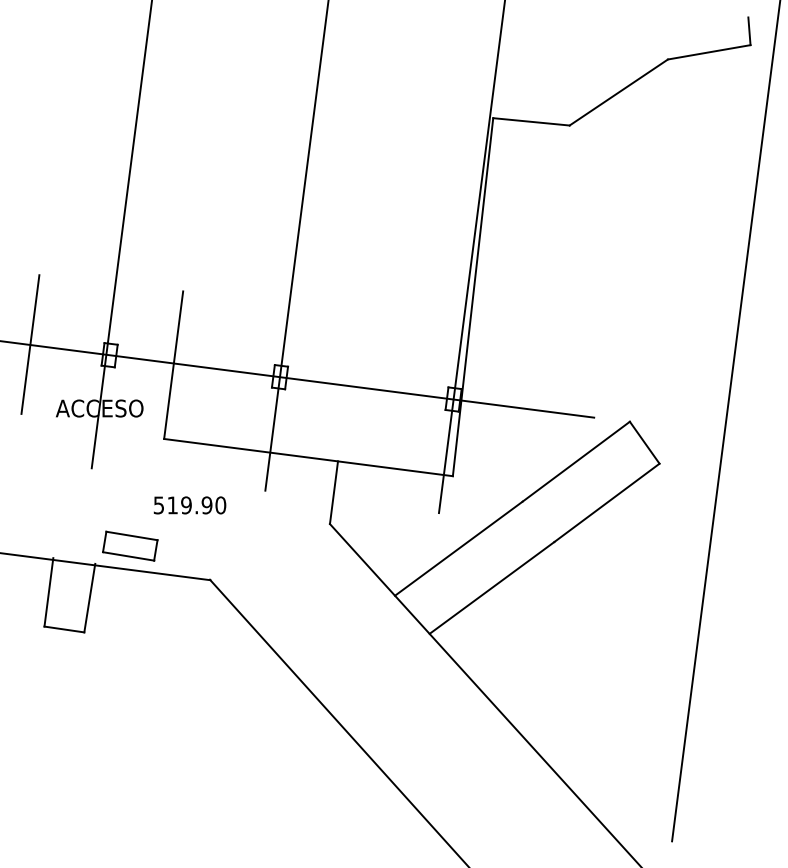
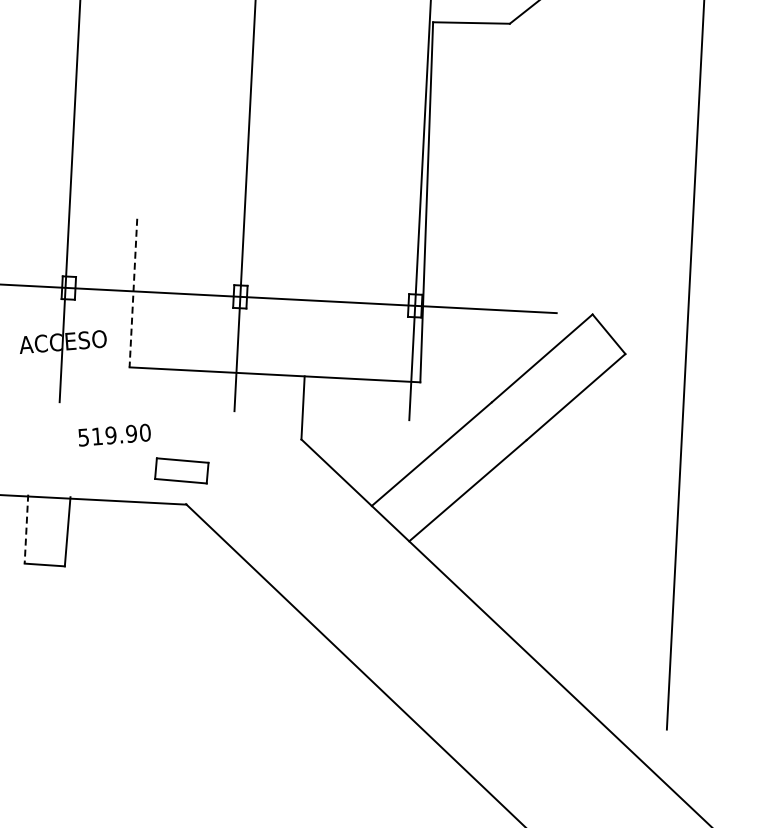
line: (173, 365) -> (133, 293), solid -> dashed
text: (189, 505) -> (114, 435), moved
part: (130, 545) -> (181, 470), moved
line: (48, 592) -> (26, 529), solid -> dashed

